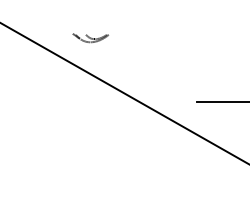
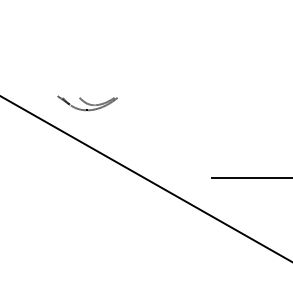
part: (90, 38) -> (87, 103), size x1.43

